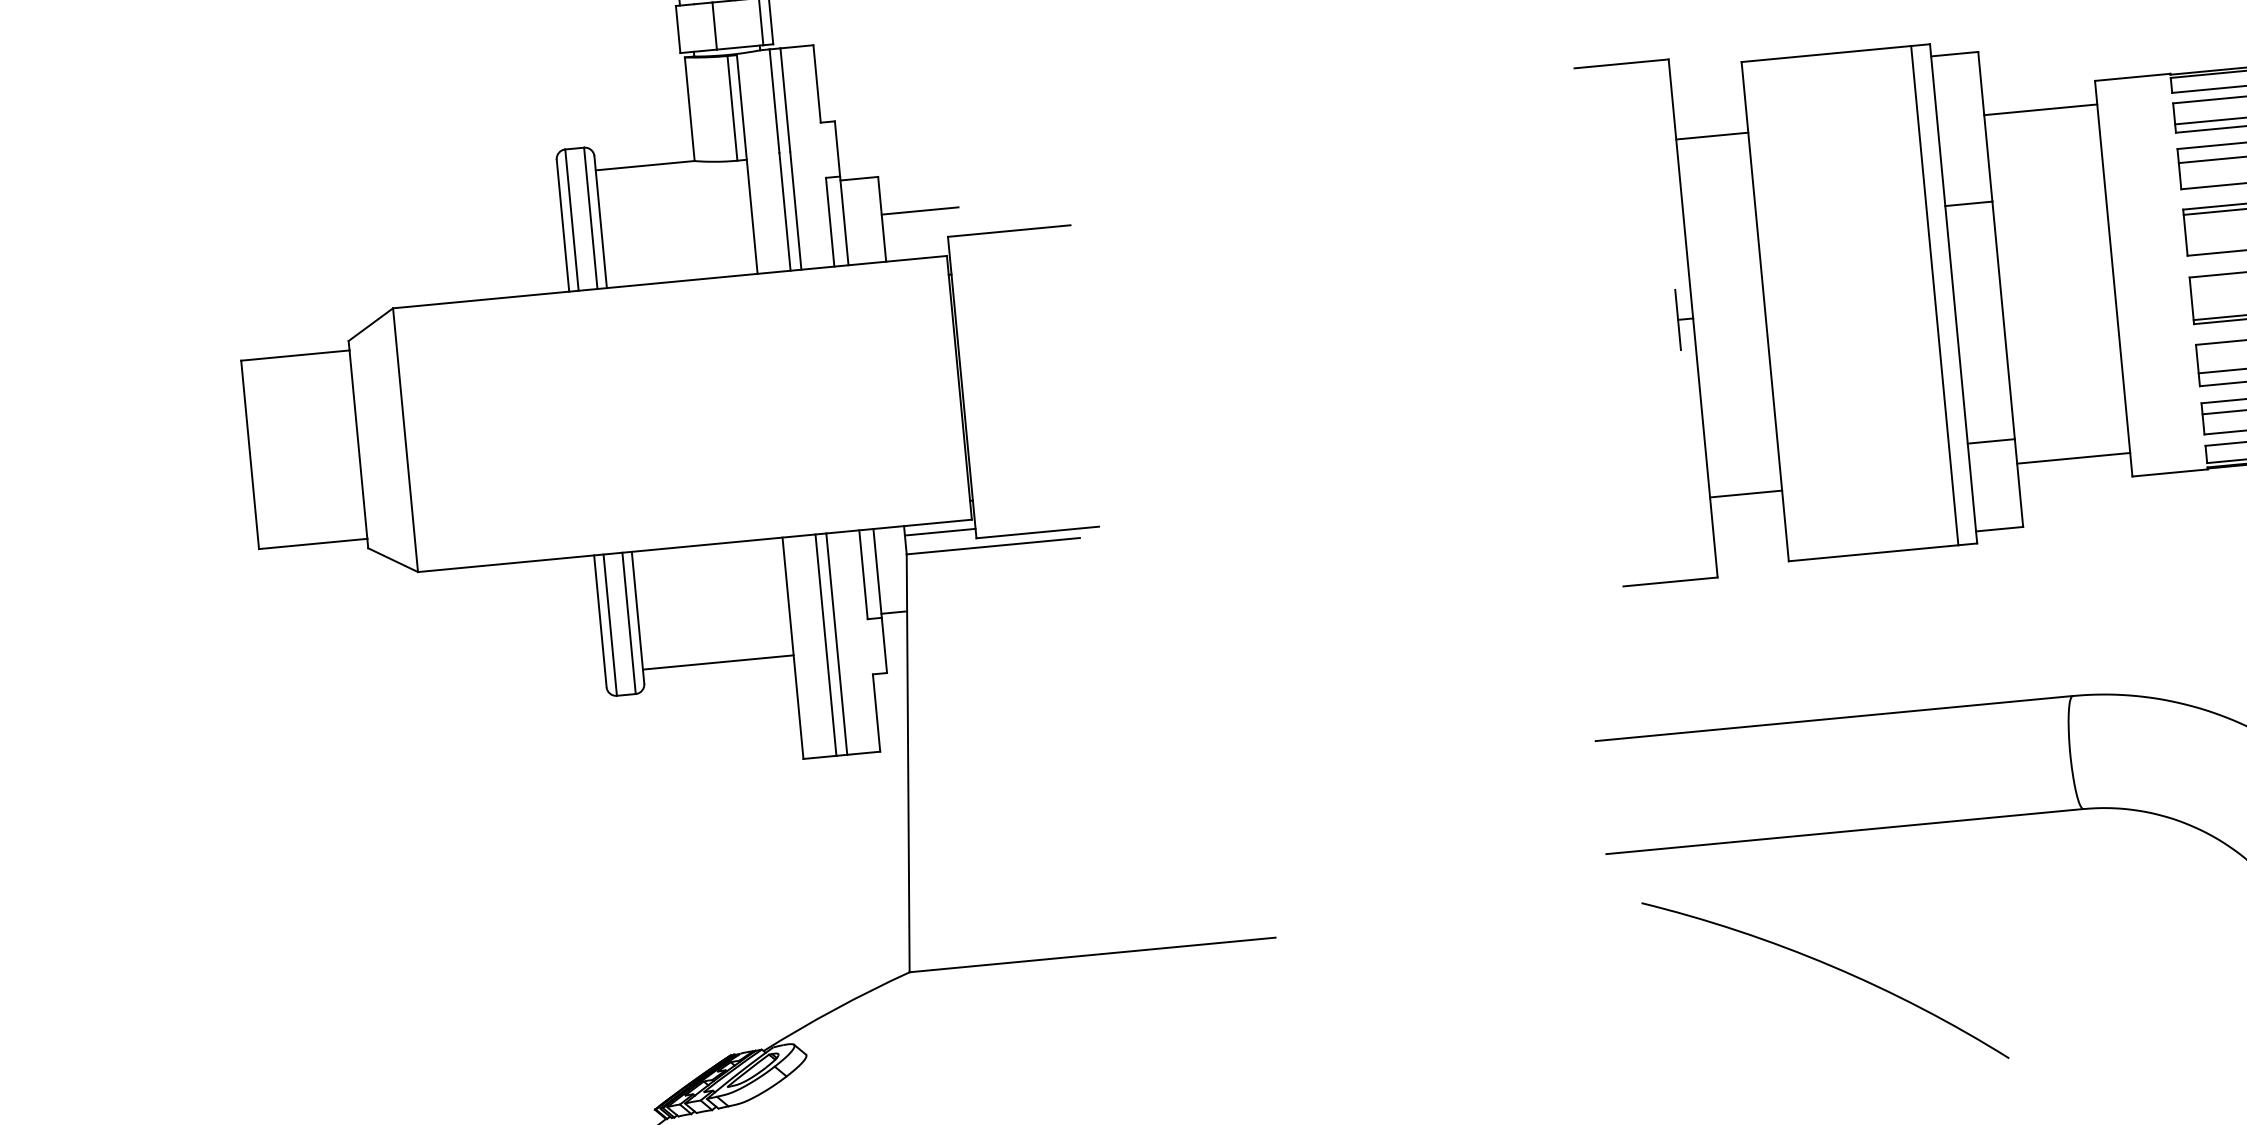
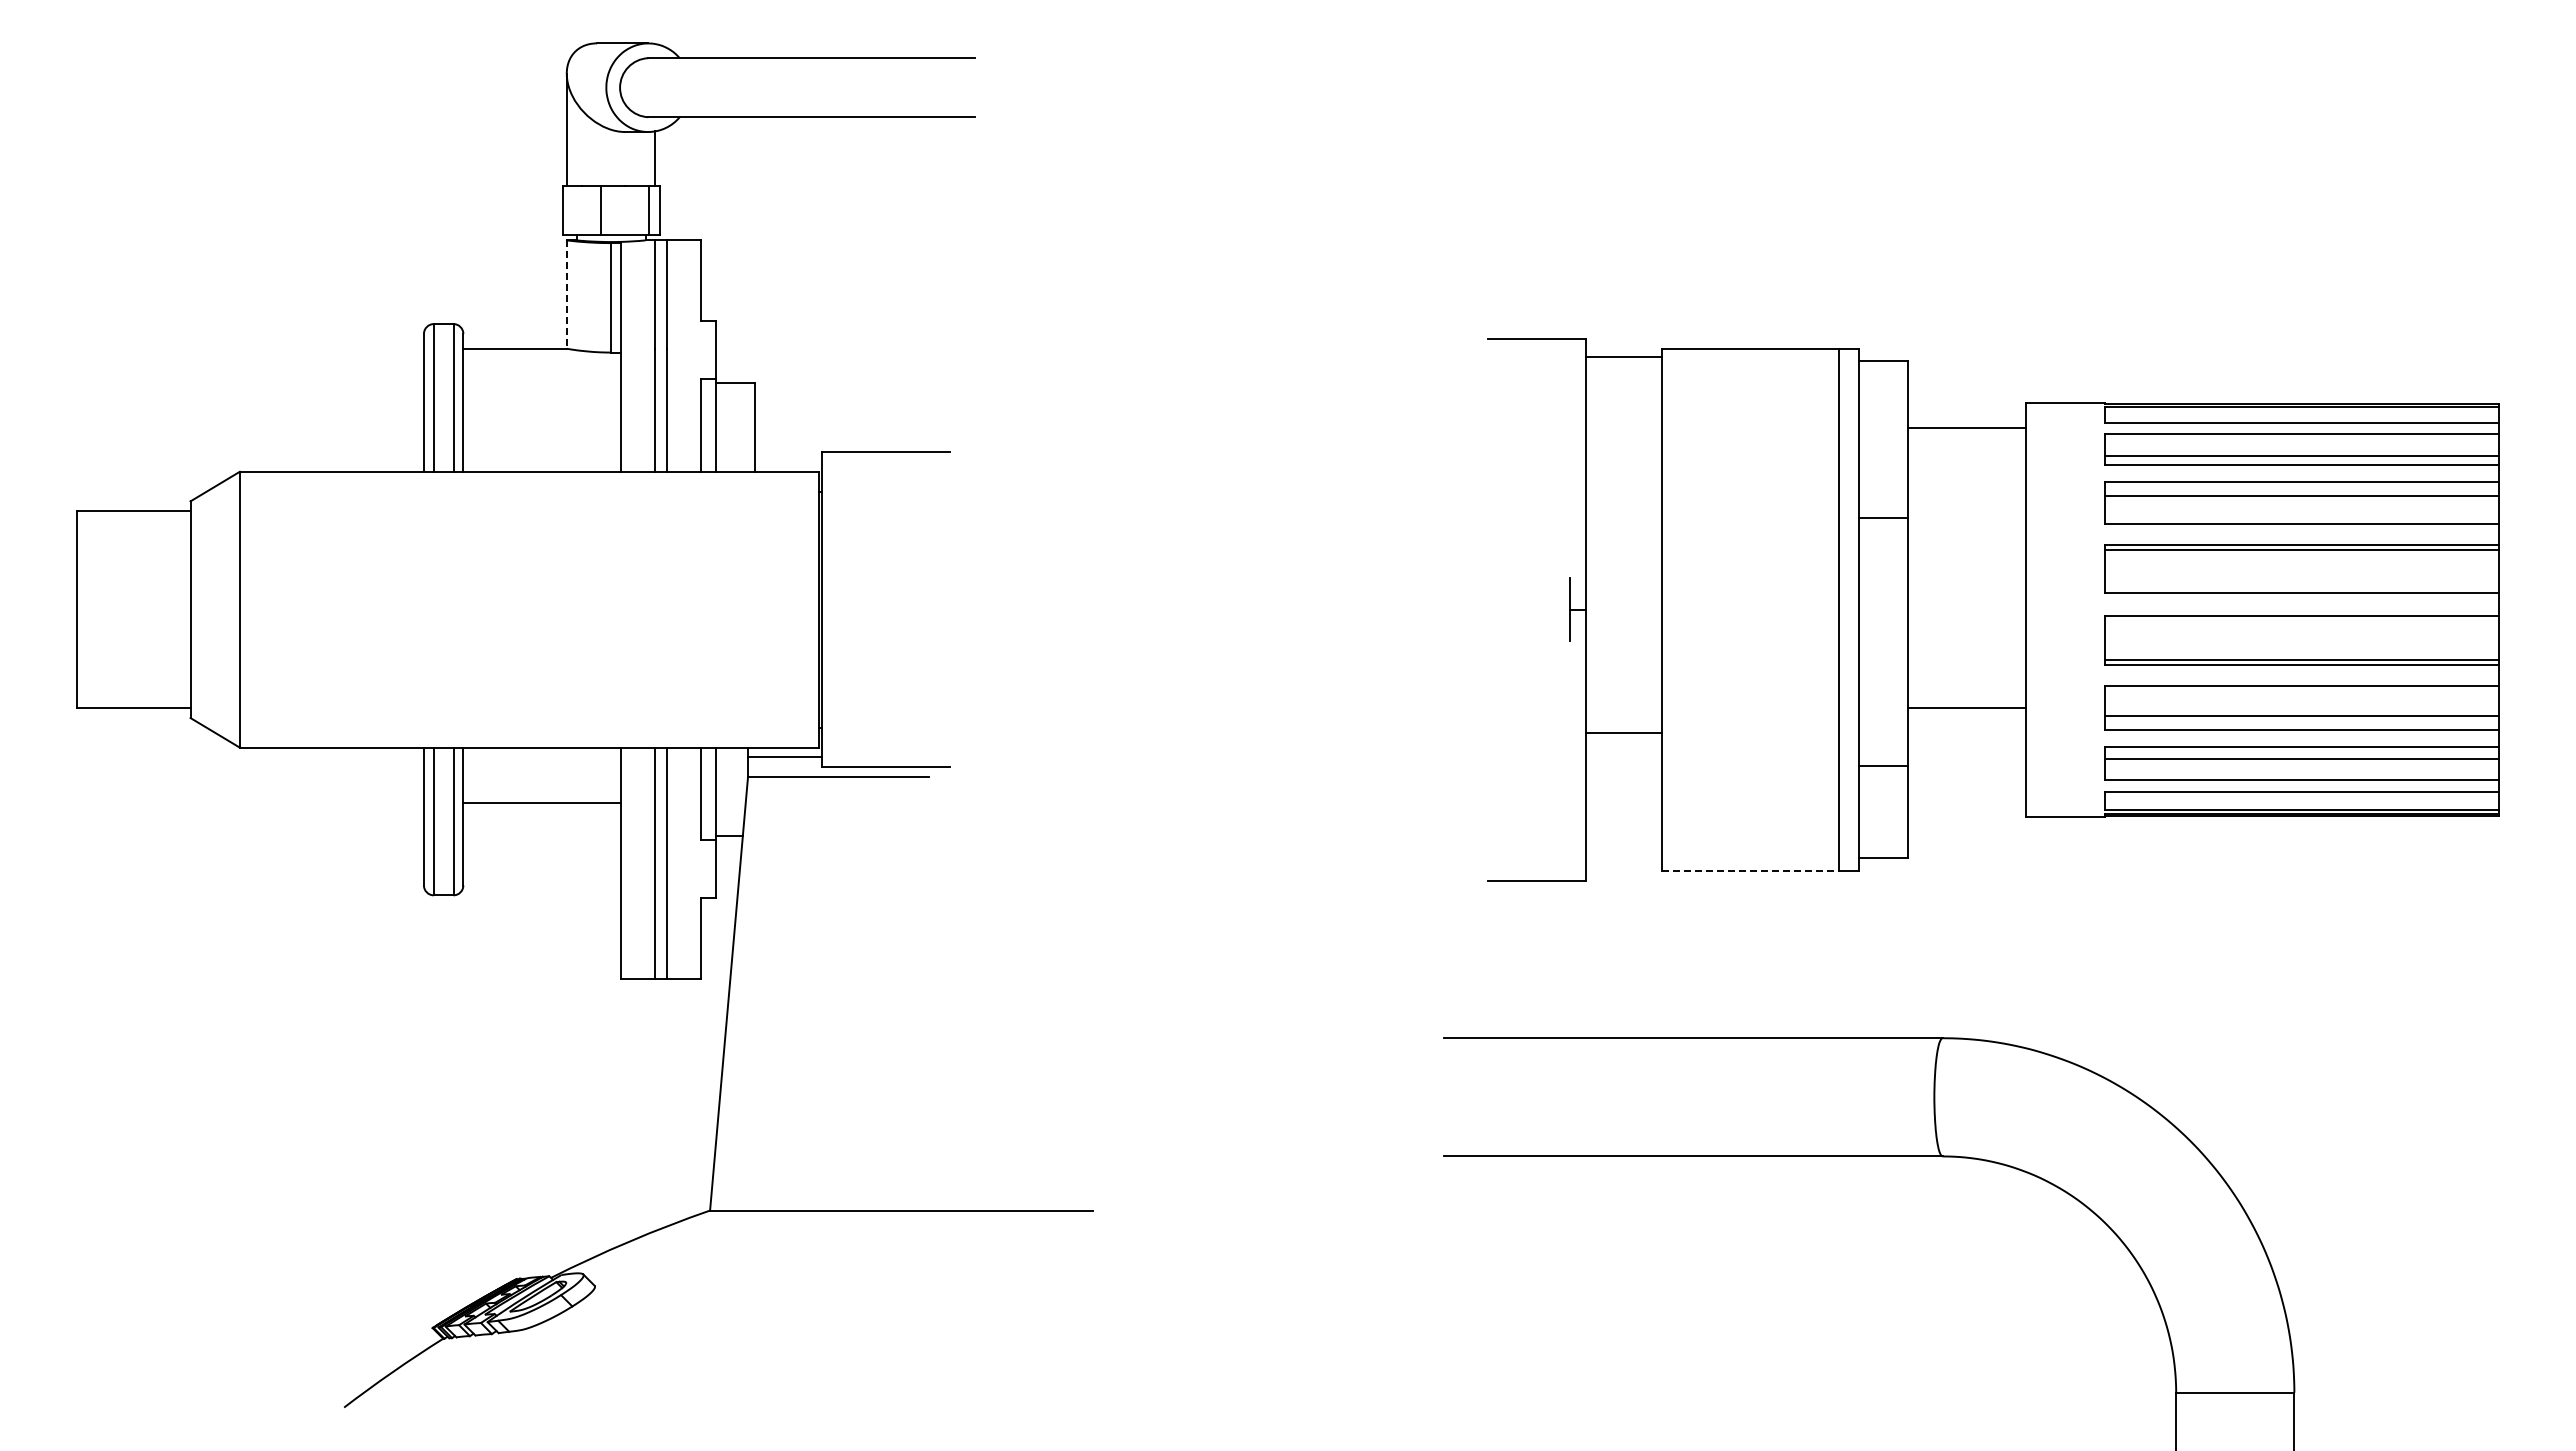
line: (689, 110) -> (566, 295), solid -> dashed
line: (1711, 136) -> (1623, 356), moved
line: (920, 210) -> (795, 422), removed
line: (2073, 457) -> (1966, 707), moved
line: (1745, 493) -> (1623, 732), moved
line: (1873, 553) -> (1750, 870), solid -> dashed
line: (717, 662) -> (541, 802), moved
arc: (1831, 967) -> (1665, 1295), removed

